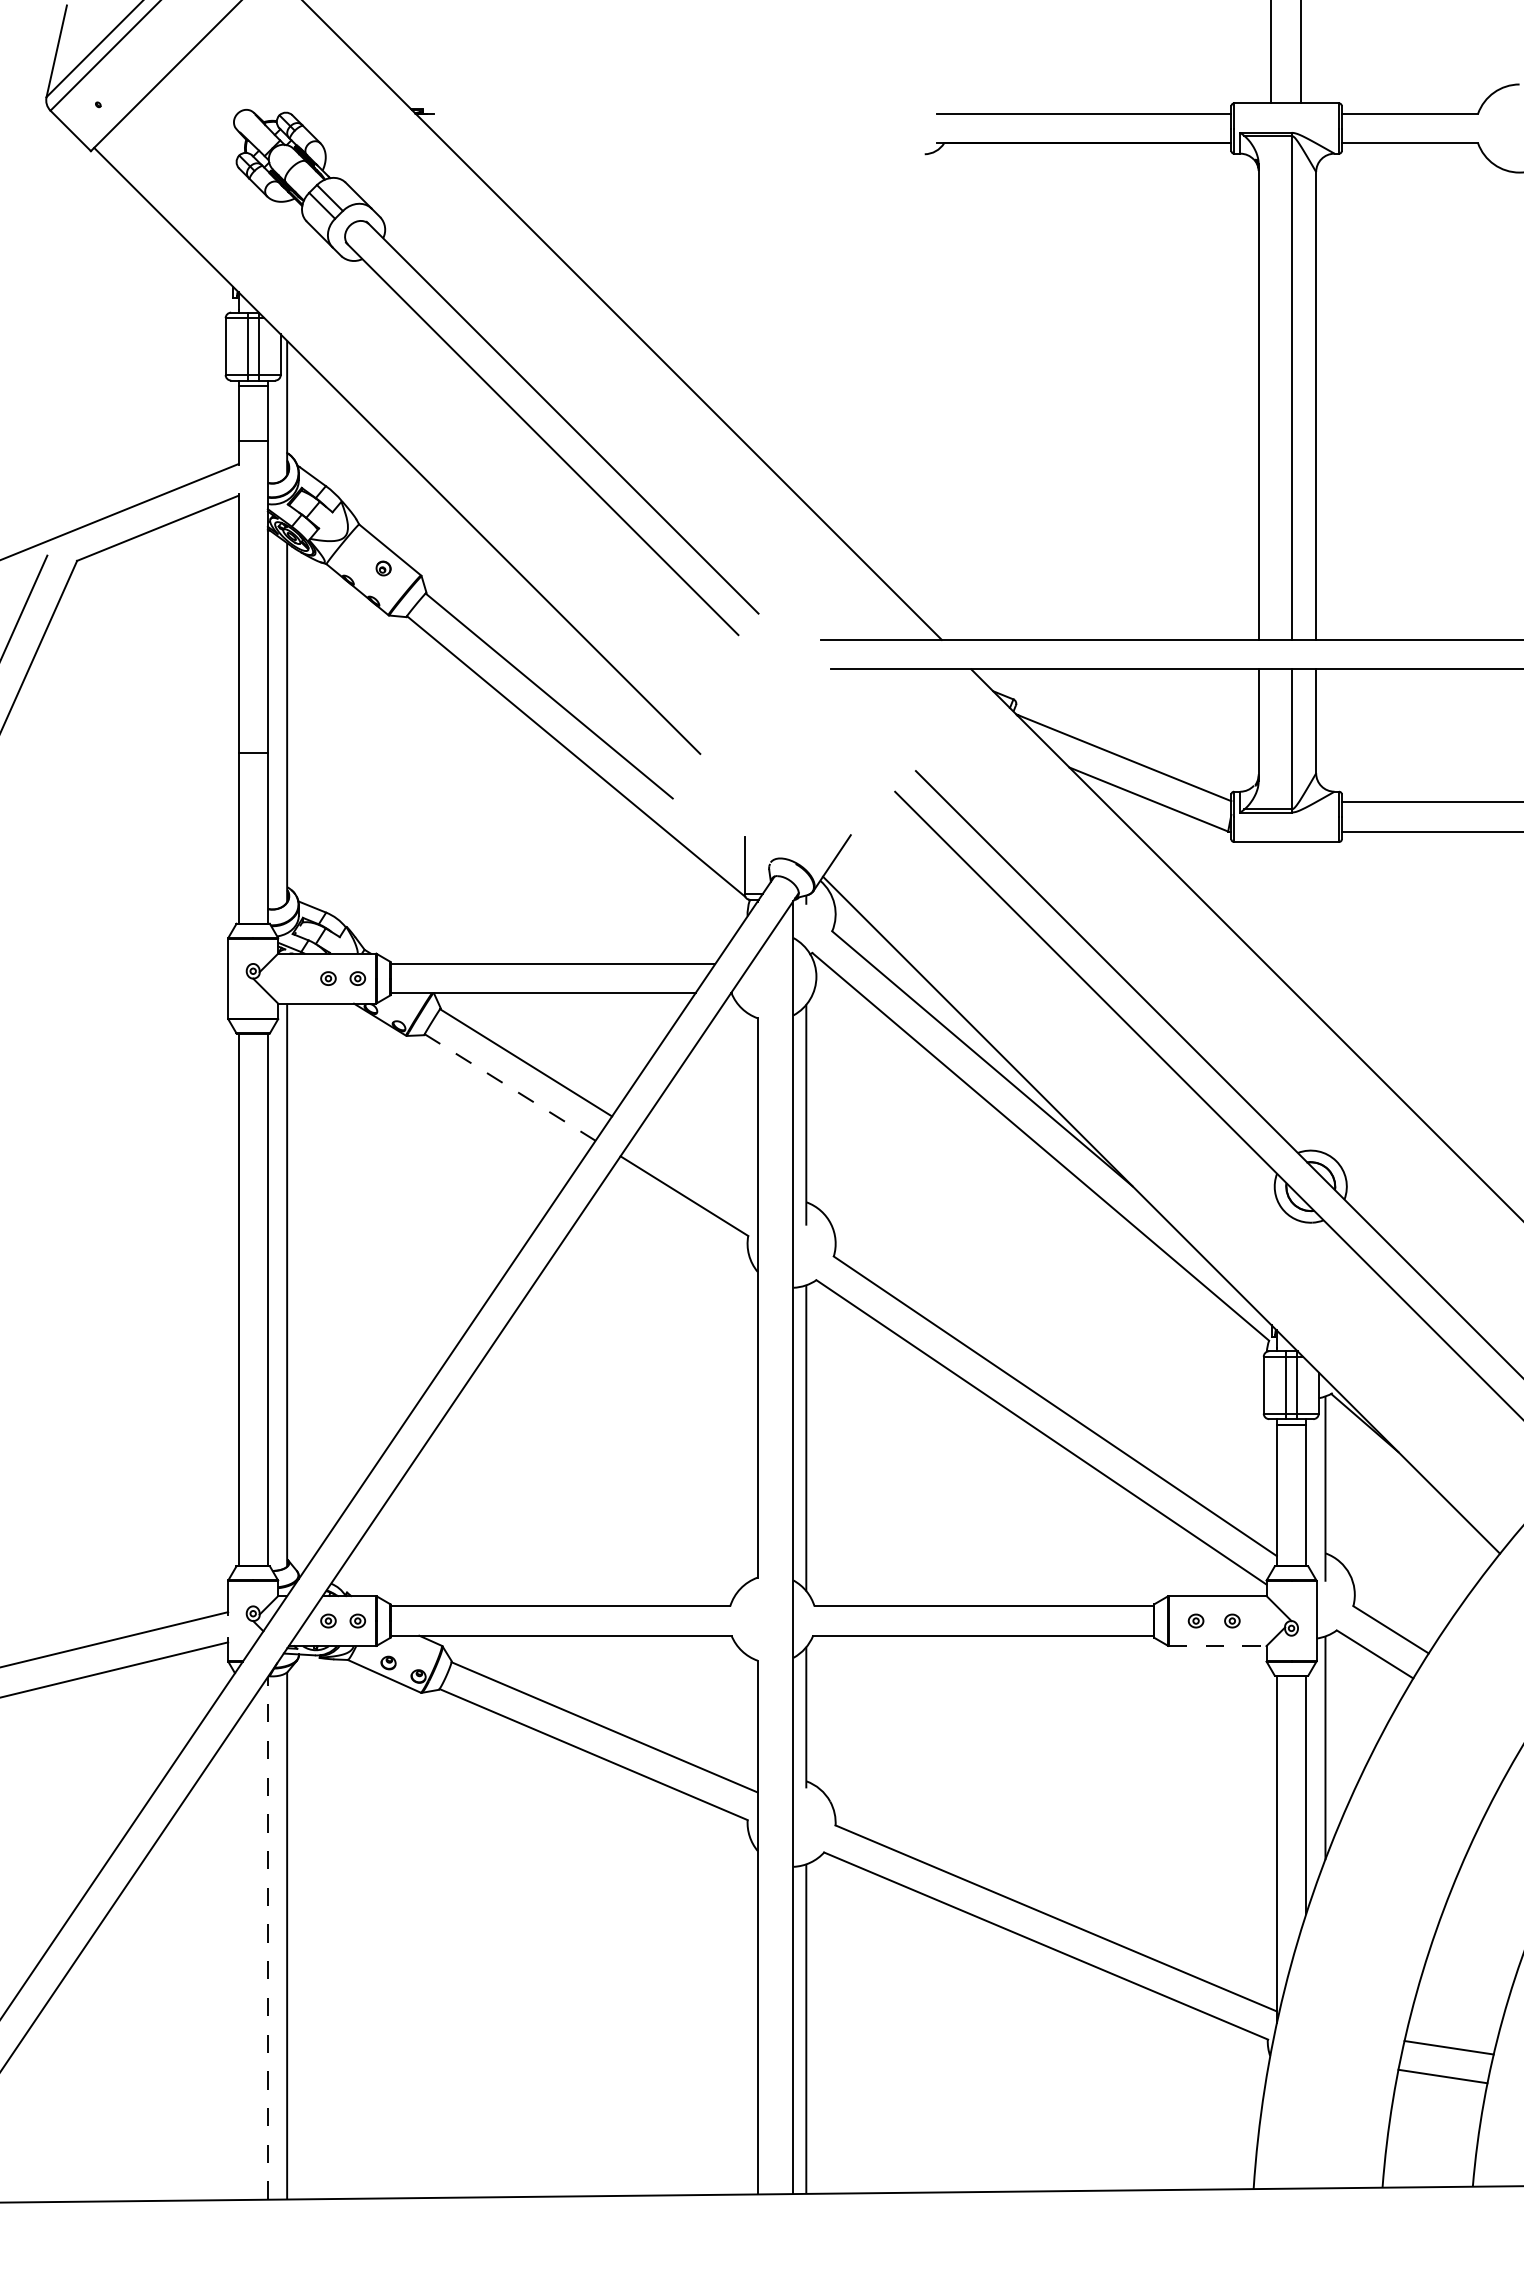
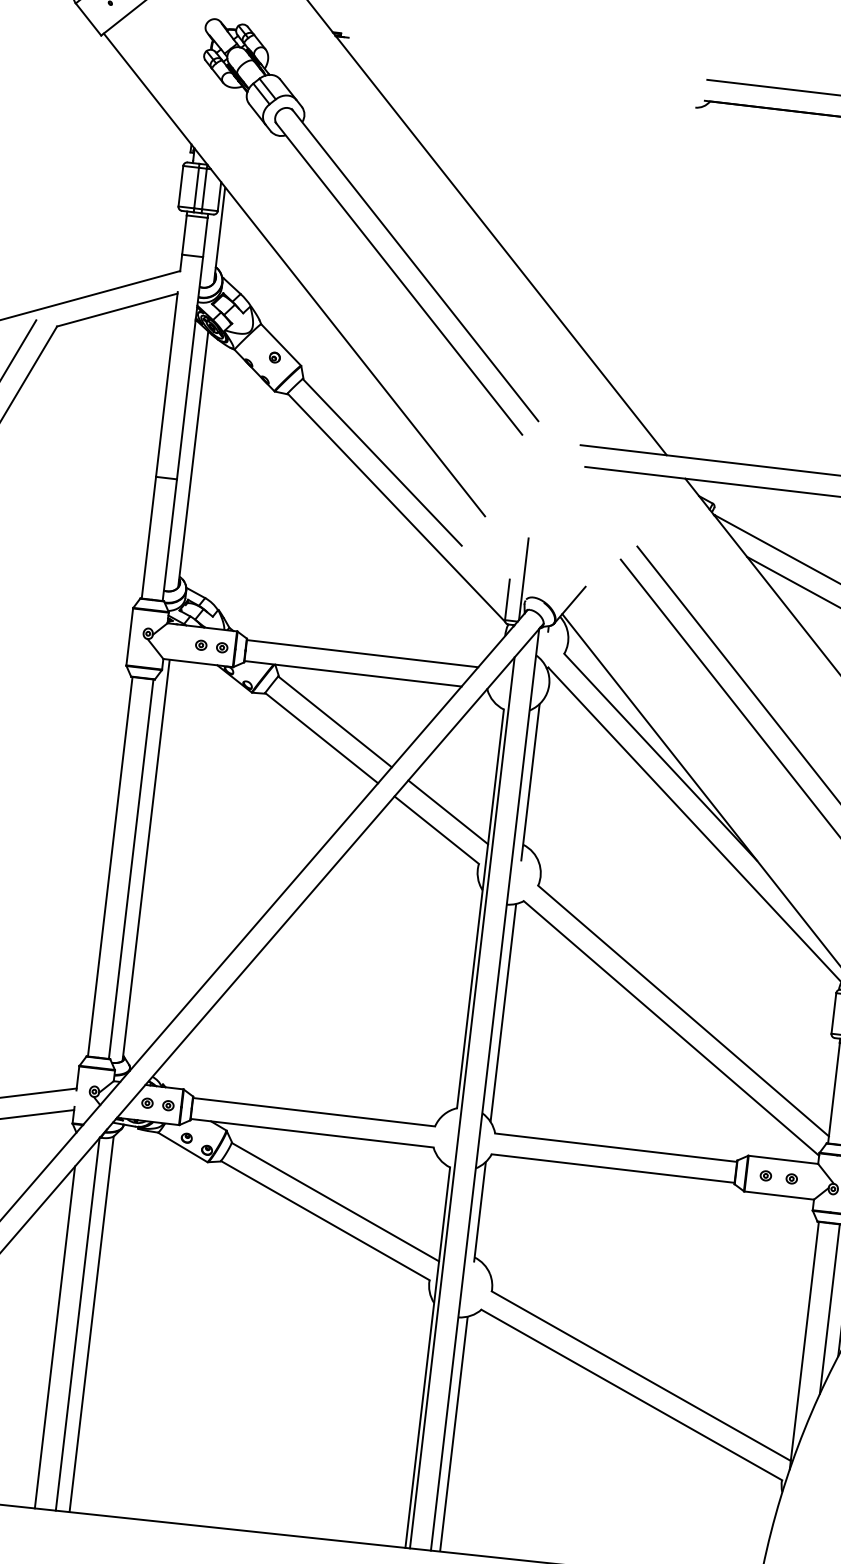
line: (764, 834) -> (524, 579), added
line: (510, 1087) -> (321, 738), dashed -> solid
line: (697, 1169) -> (448, 812), added
line: (764, 1569) -> (462, 1103), added
line: (1217, 1646) -> (779, 1195), dashed -> solid
line: (267, 1937) -> (77, 1323), dashed -> solid
line: (238, 1960) -> (54, 1337), added

